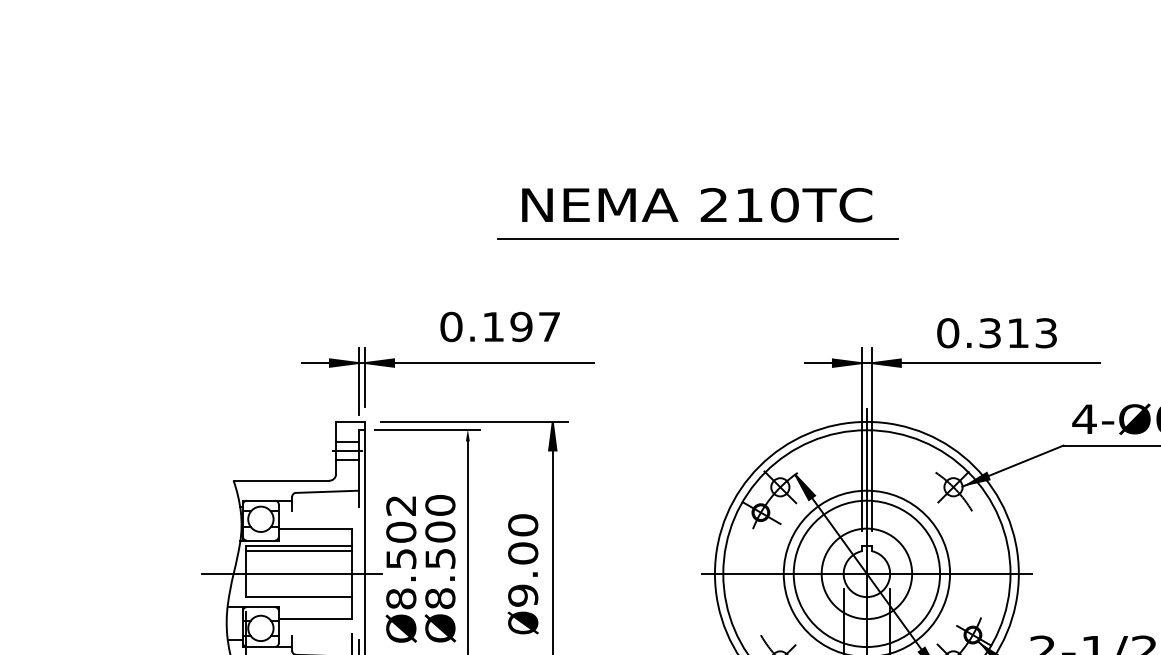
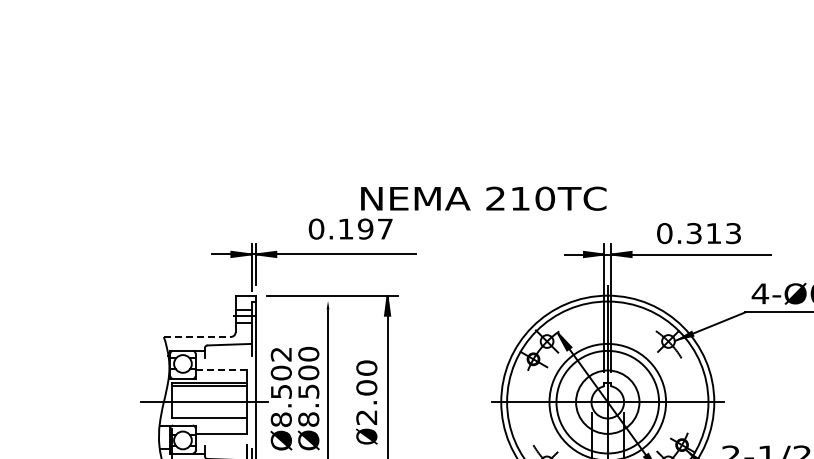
text: (696, 204) -> (483, 198), moved
line: (698, 237) -> (489, 166), removed
line: (427, 430) -> (299, 301), removed
line: (281, 480) -> (197, 336), solid -> dashed
line: (315, 528) -> (221, 370), solid -> dashed
text: (522, 595) -> (366, 417), 9.00 -> 2.00

